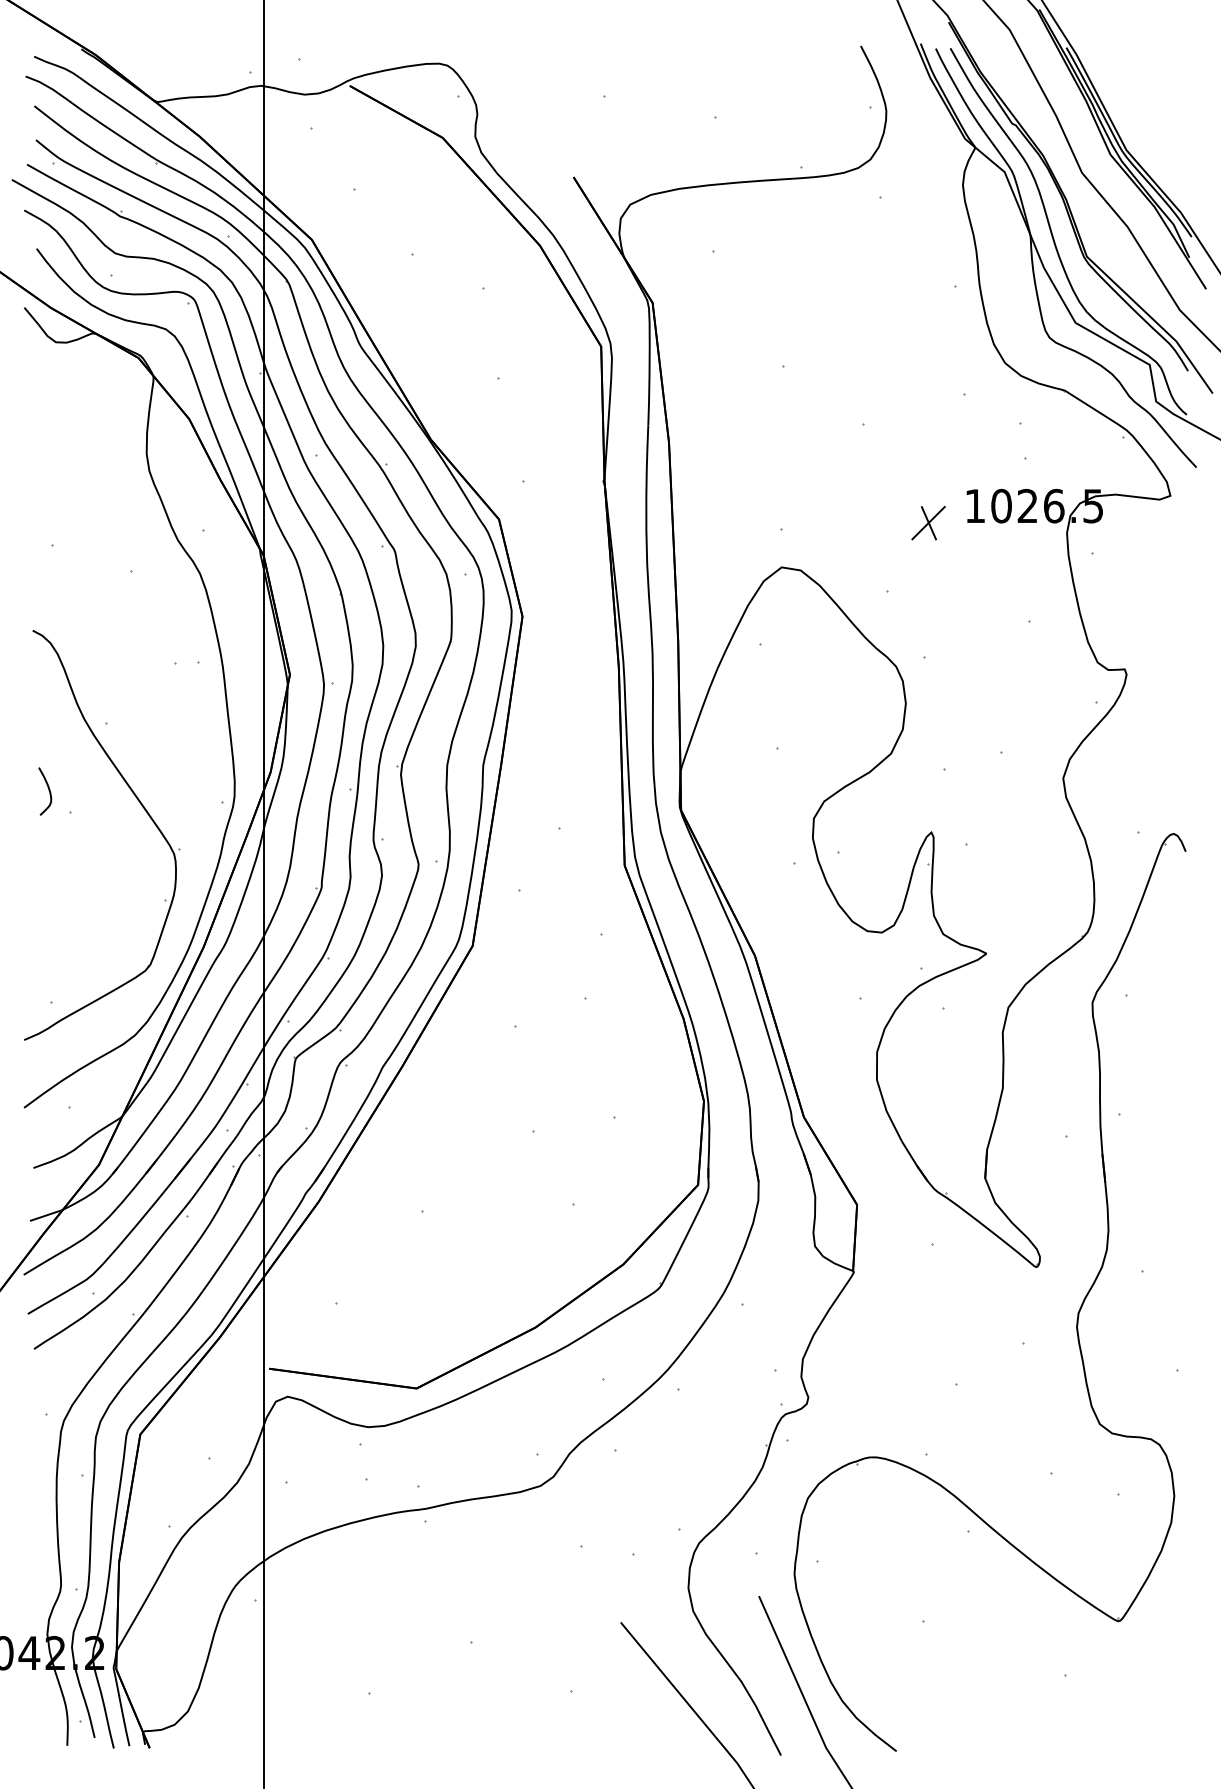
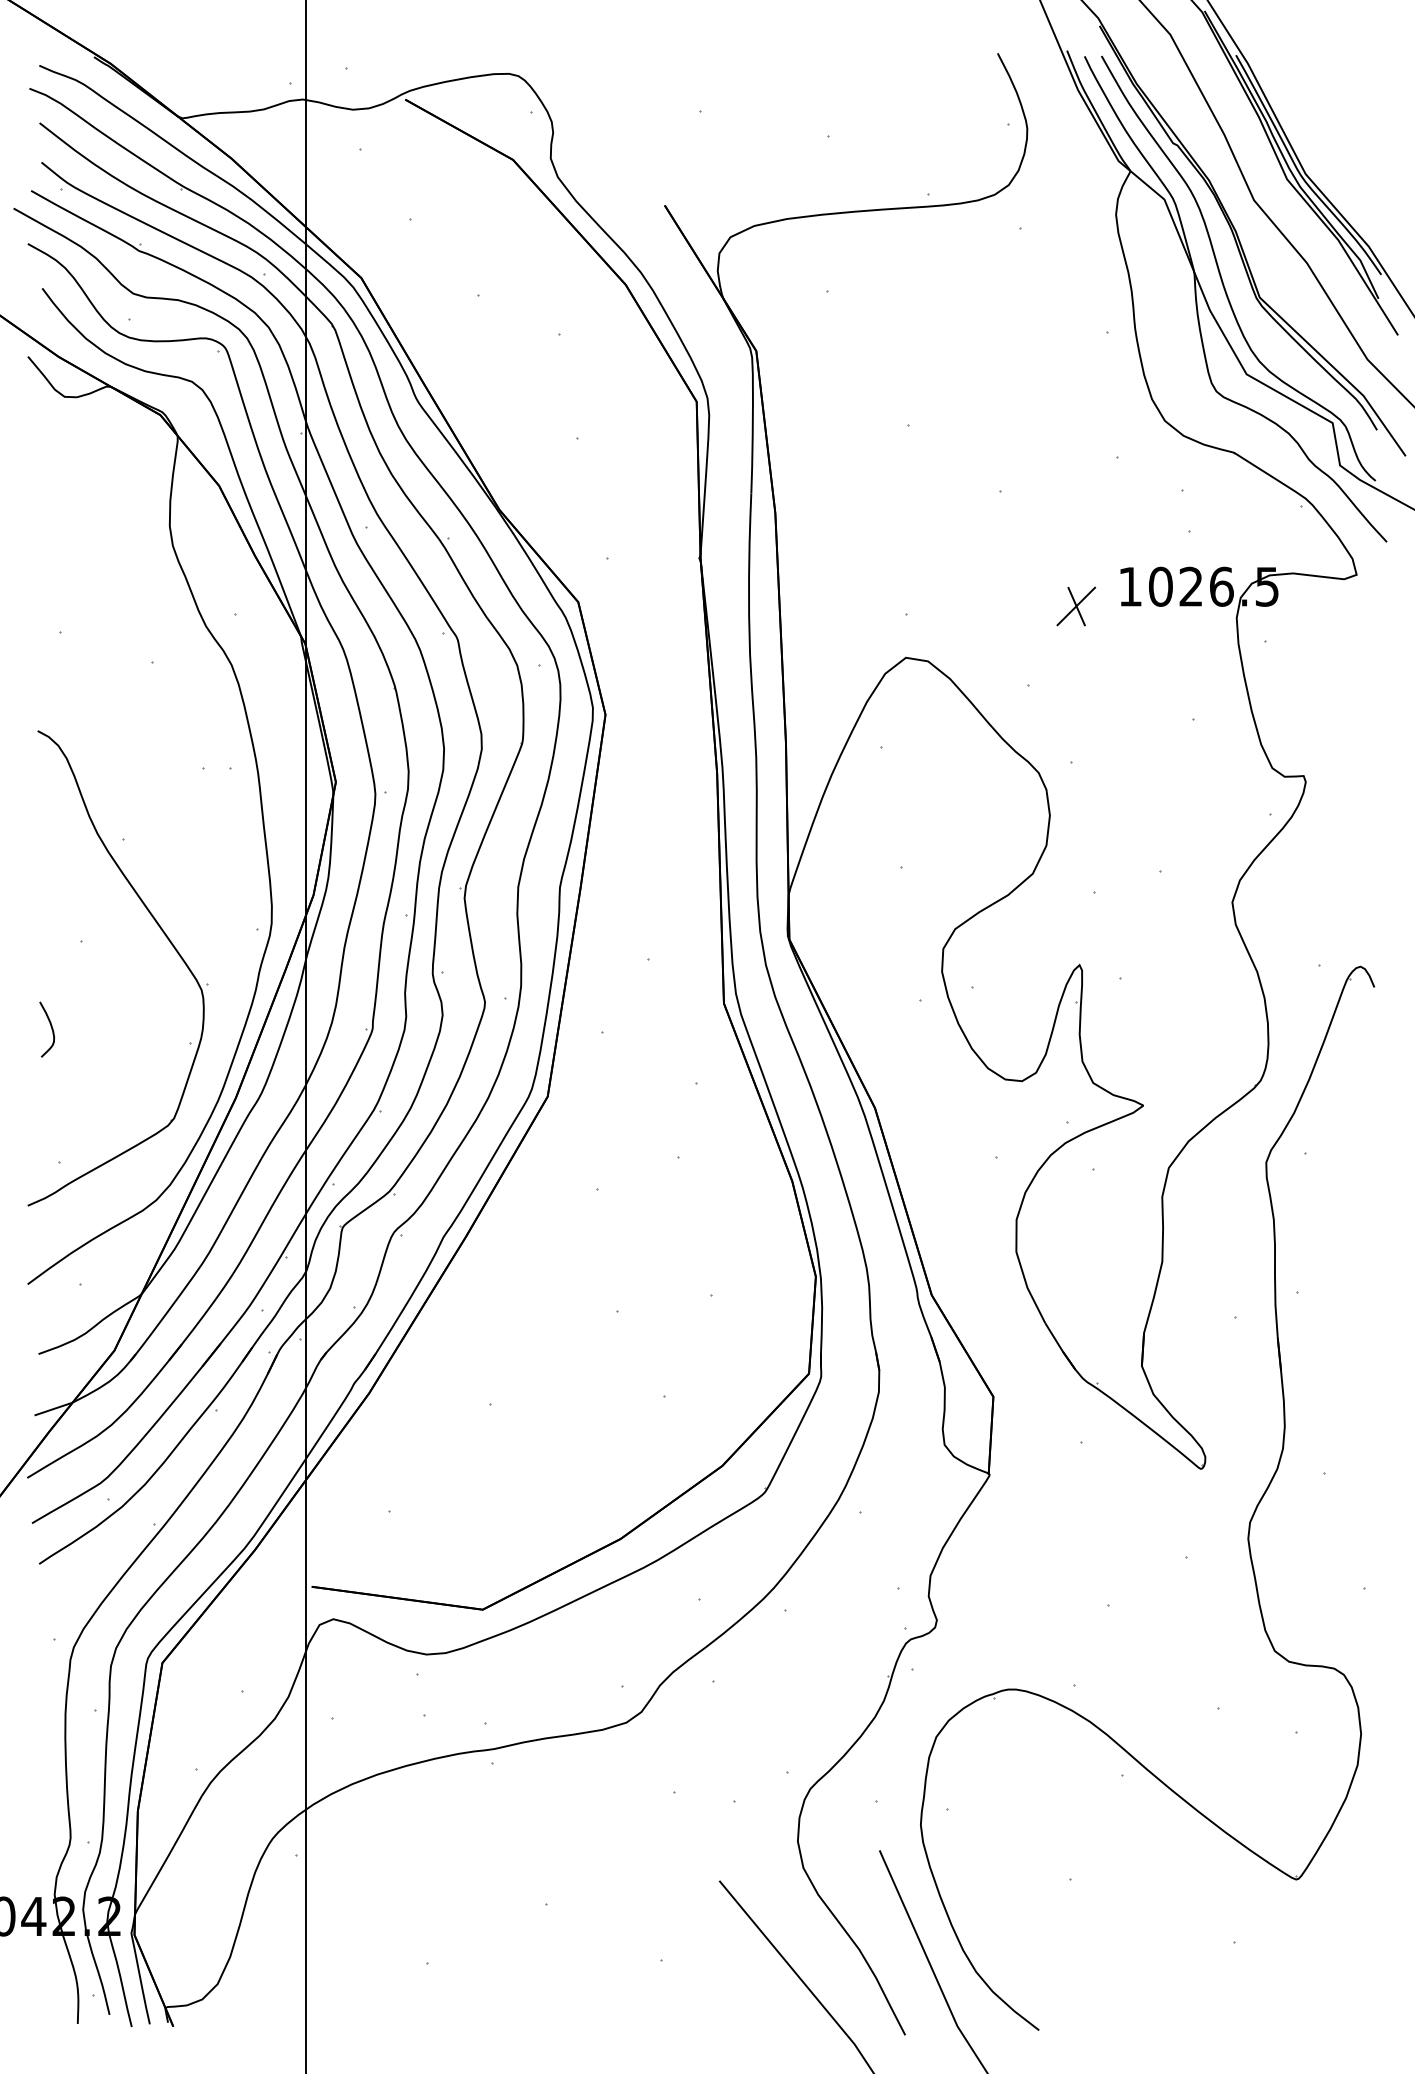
curve: (48, 791) -> (51, 1029), moved

